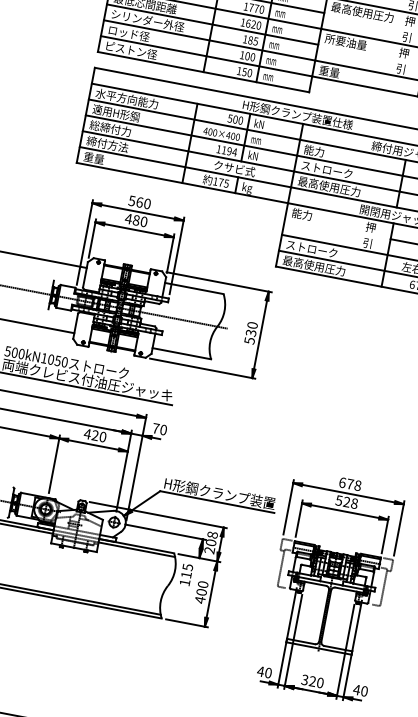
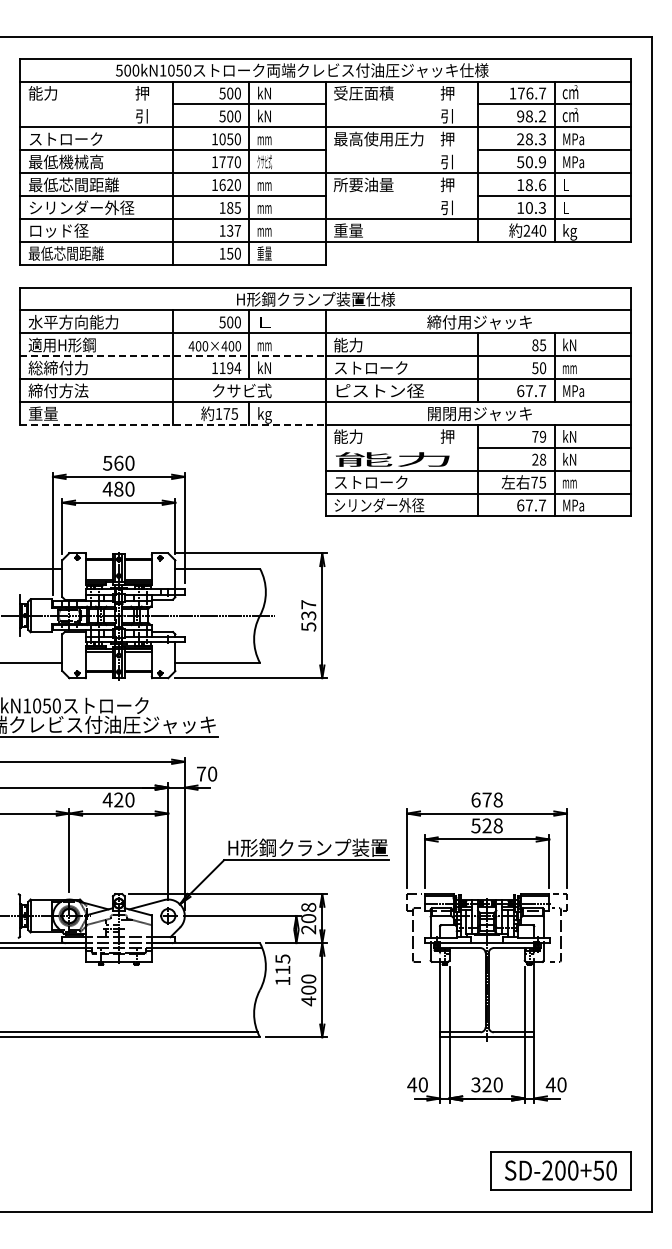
text: (280, 13) -> (264, 162), mm -> クサビ式
text: (130, 50) -> (65, 253), ピストン径 -> 最低芯間距離
text: (249, 56) -> (233, 230), 100 -> 137
text: (268, 76) -> (264, 253), mm -> 重量
text: (259, 123) -> (264, 321), kN -> L
line: (191, 135) -> (173, 356), solid -> dashed
line: (182, 182) -> (173, 424), solid -> dashed
text: (329, 186) -> (379, 390), 最高使用圧力 -> ピストン径
text: (331, 236) -> (394, 459), 引 -> 能力
text: (314, 266) -> (379, 505), 最高使用圧力 -> シリンダー外径
text: (252, 325) -> (308, 604), 530 -> 537

